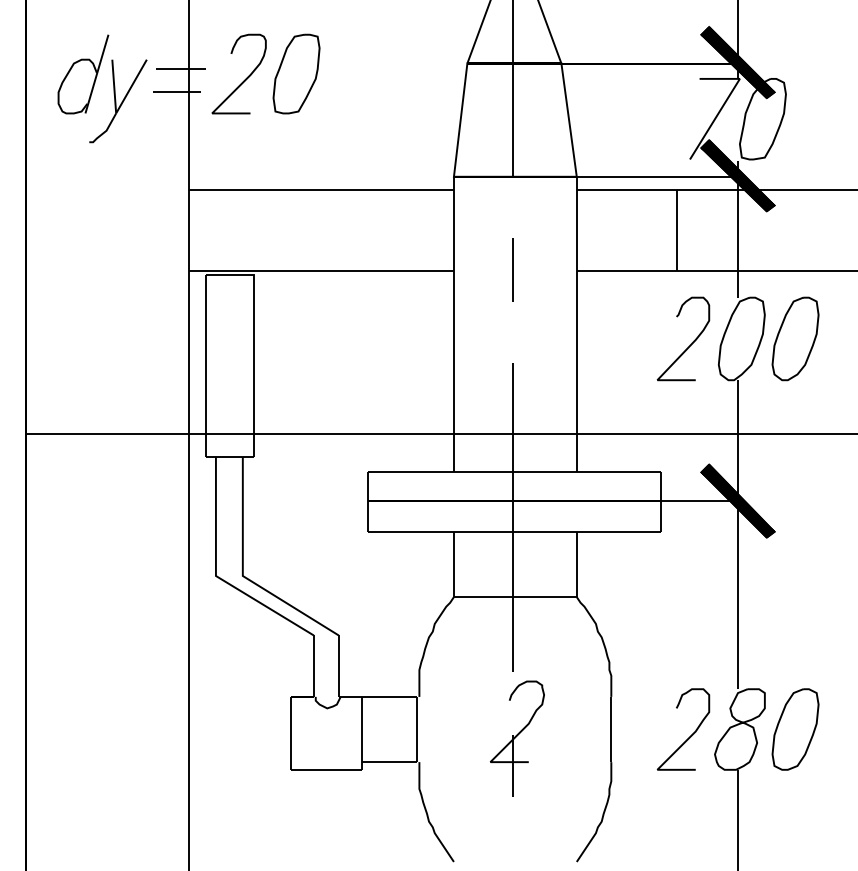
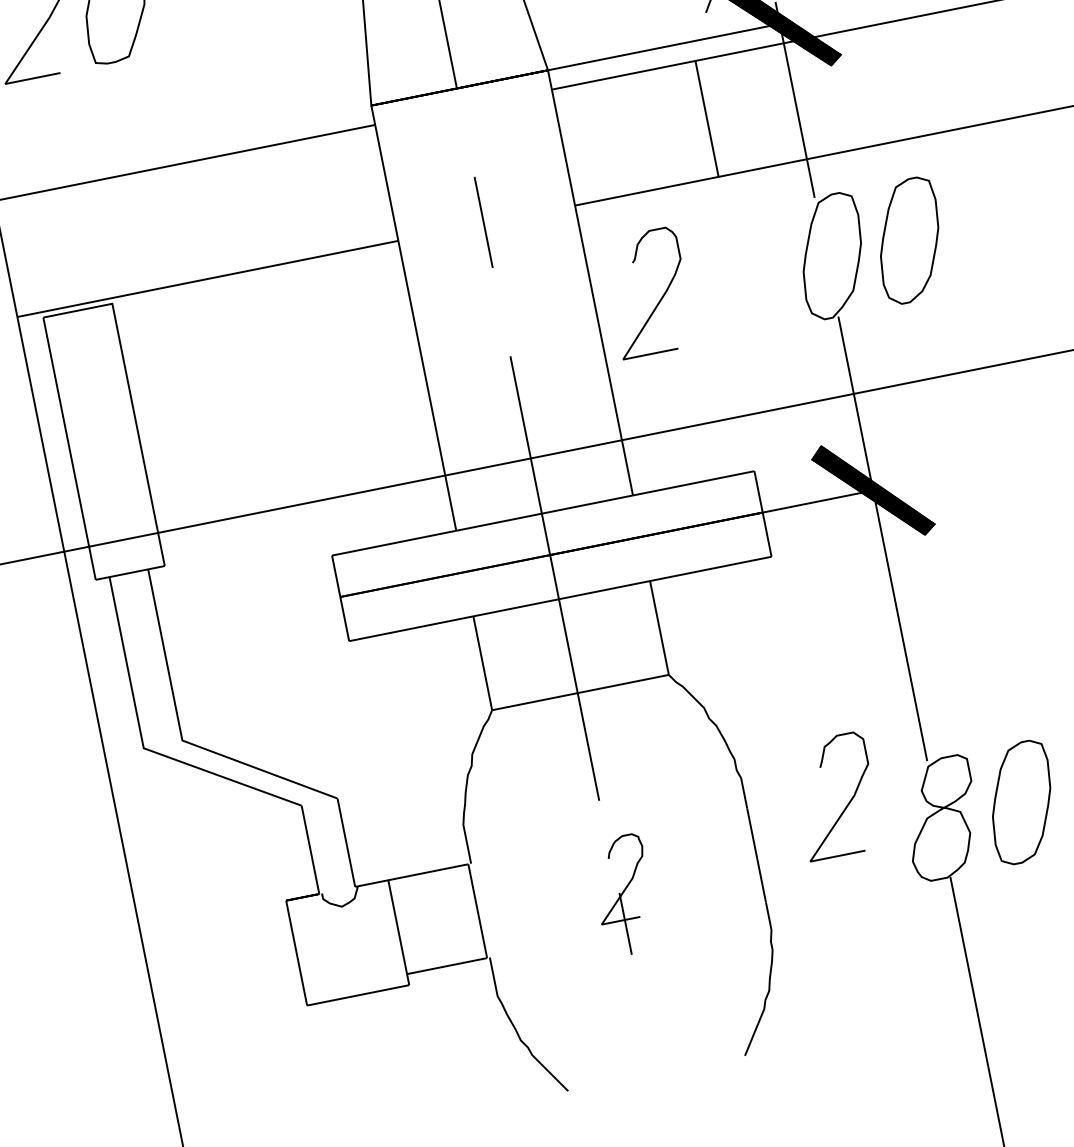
curve: (691, 342) -> (661, 295), moved
curve: (690, 735) -> (848, 802), moved
part: (517, 738) -> (624, 895), size x0.7

